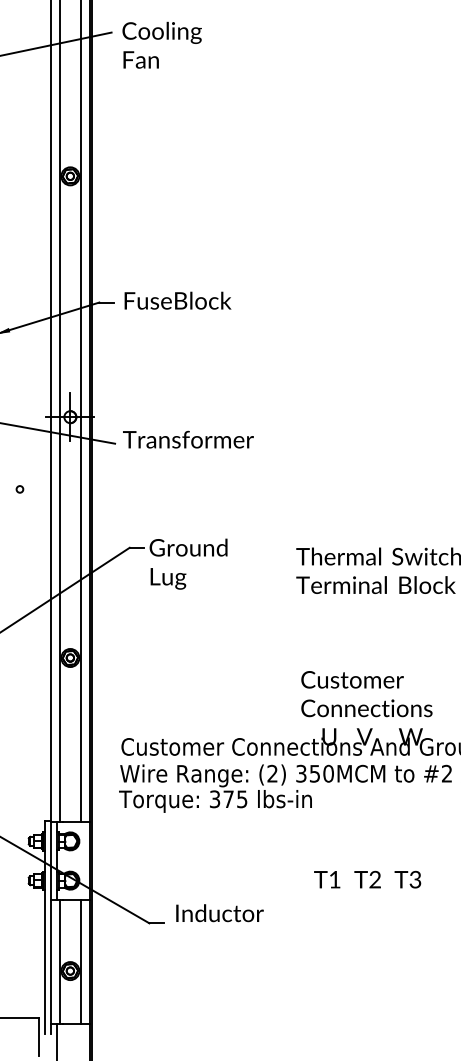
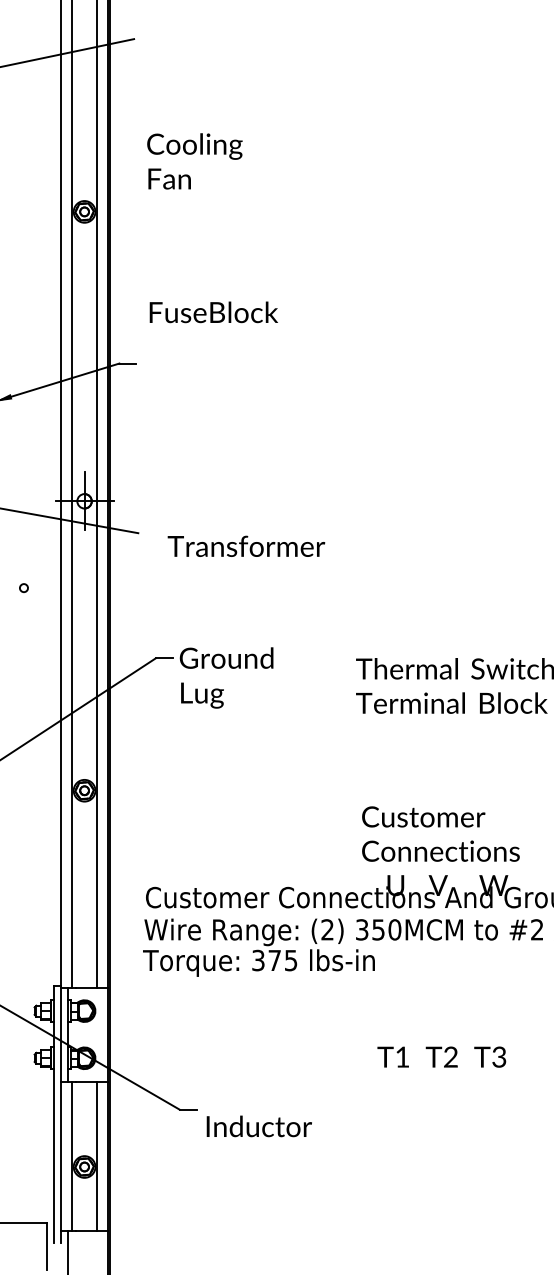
text: (161, 45) -> (194, 161), moved
text: (177, 300) -> (213, 312), moved
text: (188, 438) -> (246, 545), moved
text: (219, 913) -> (258, 1126), moved

